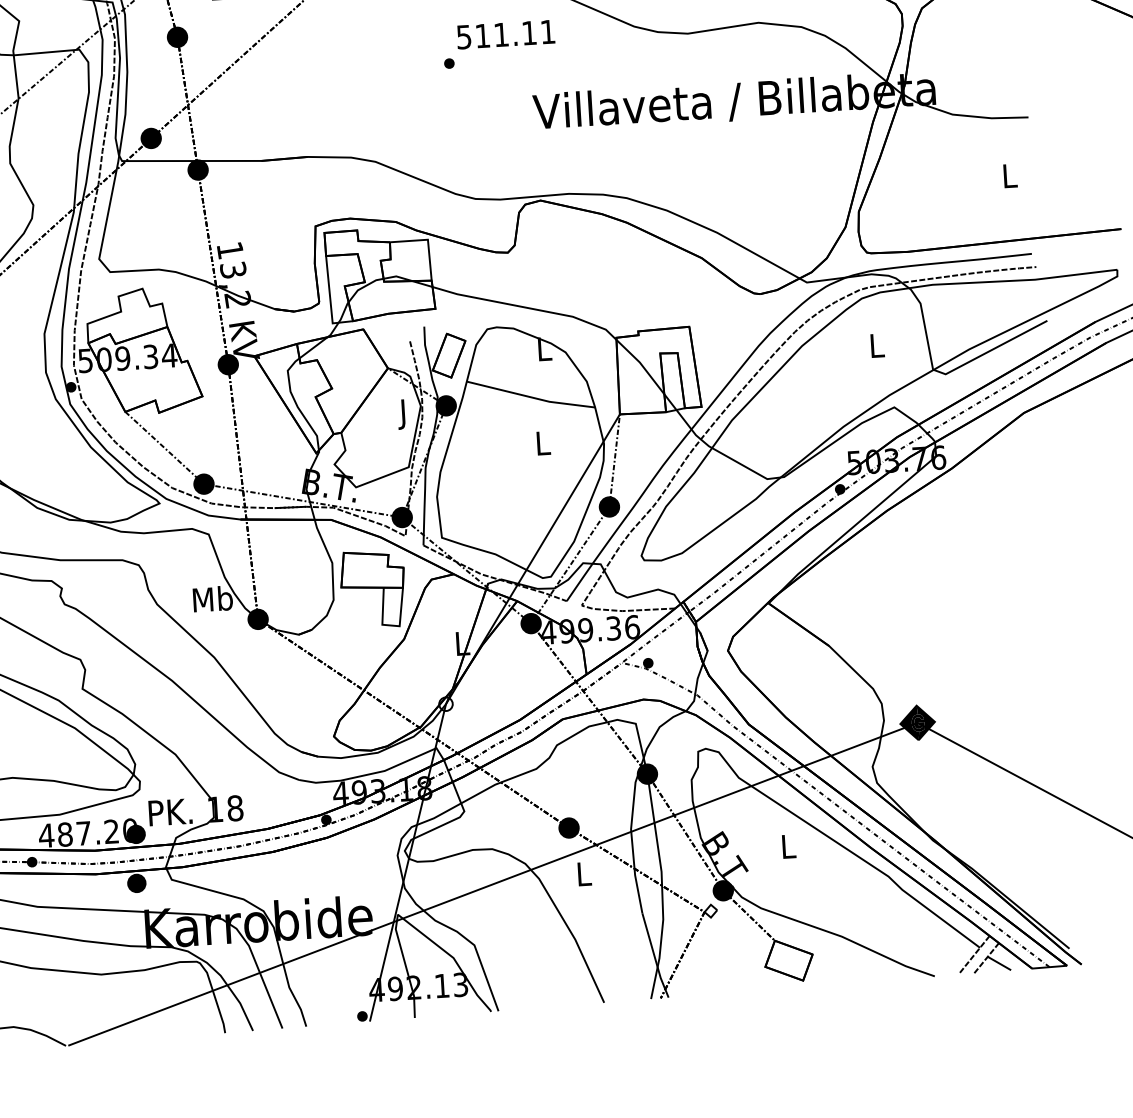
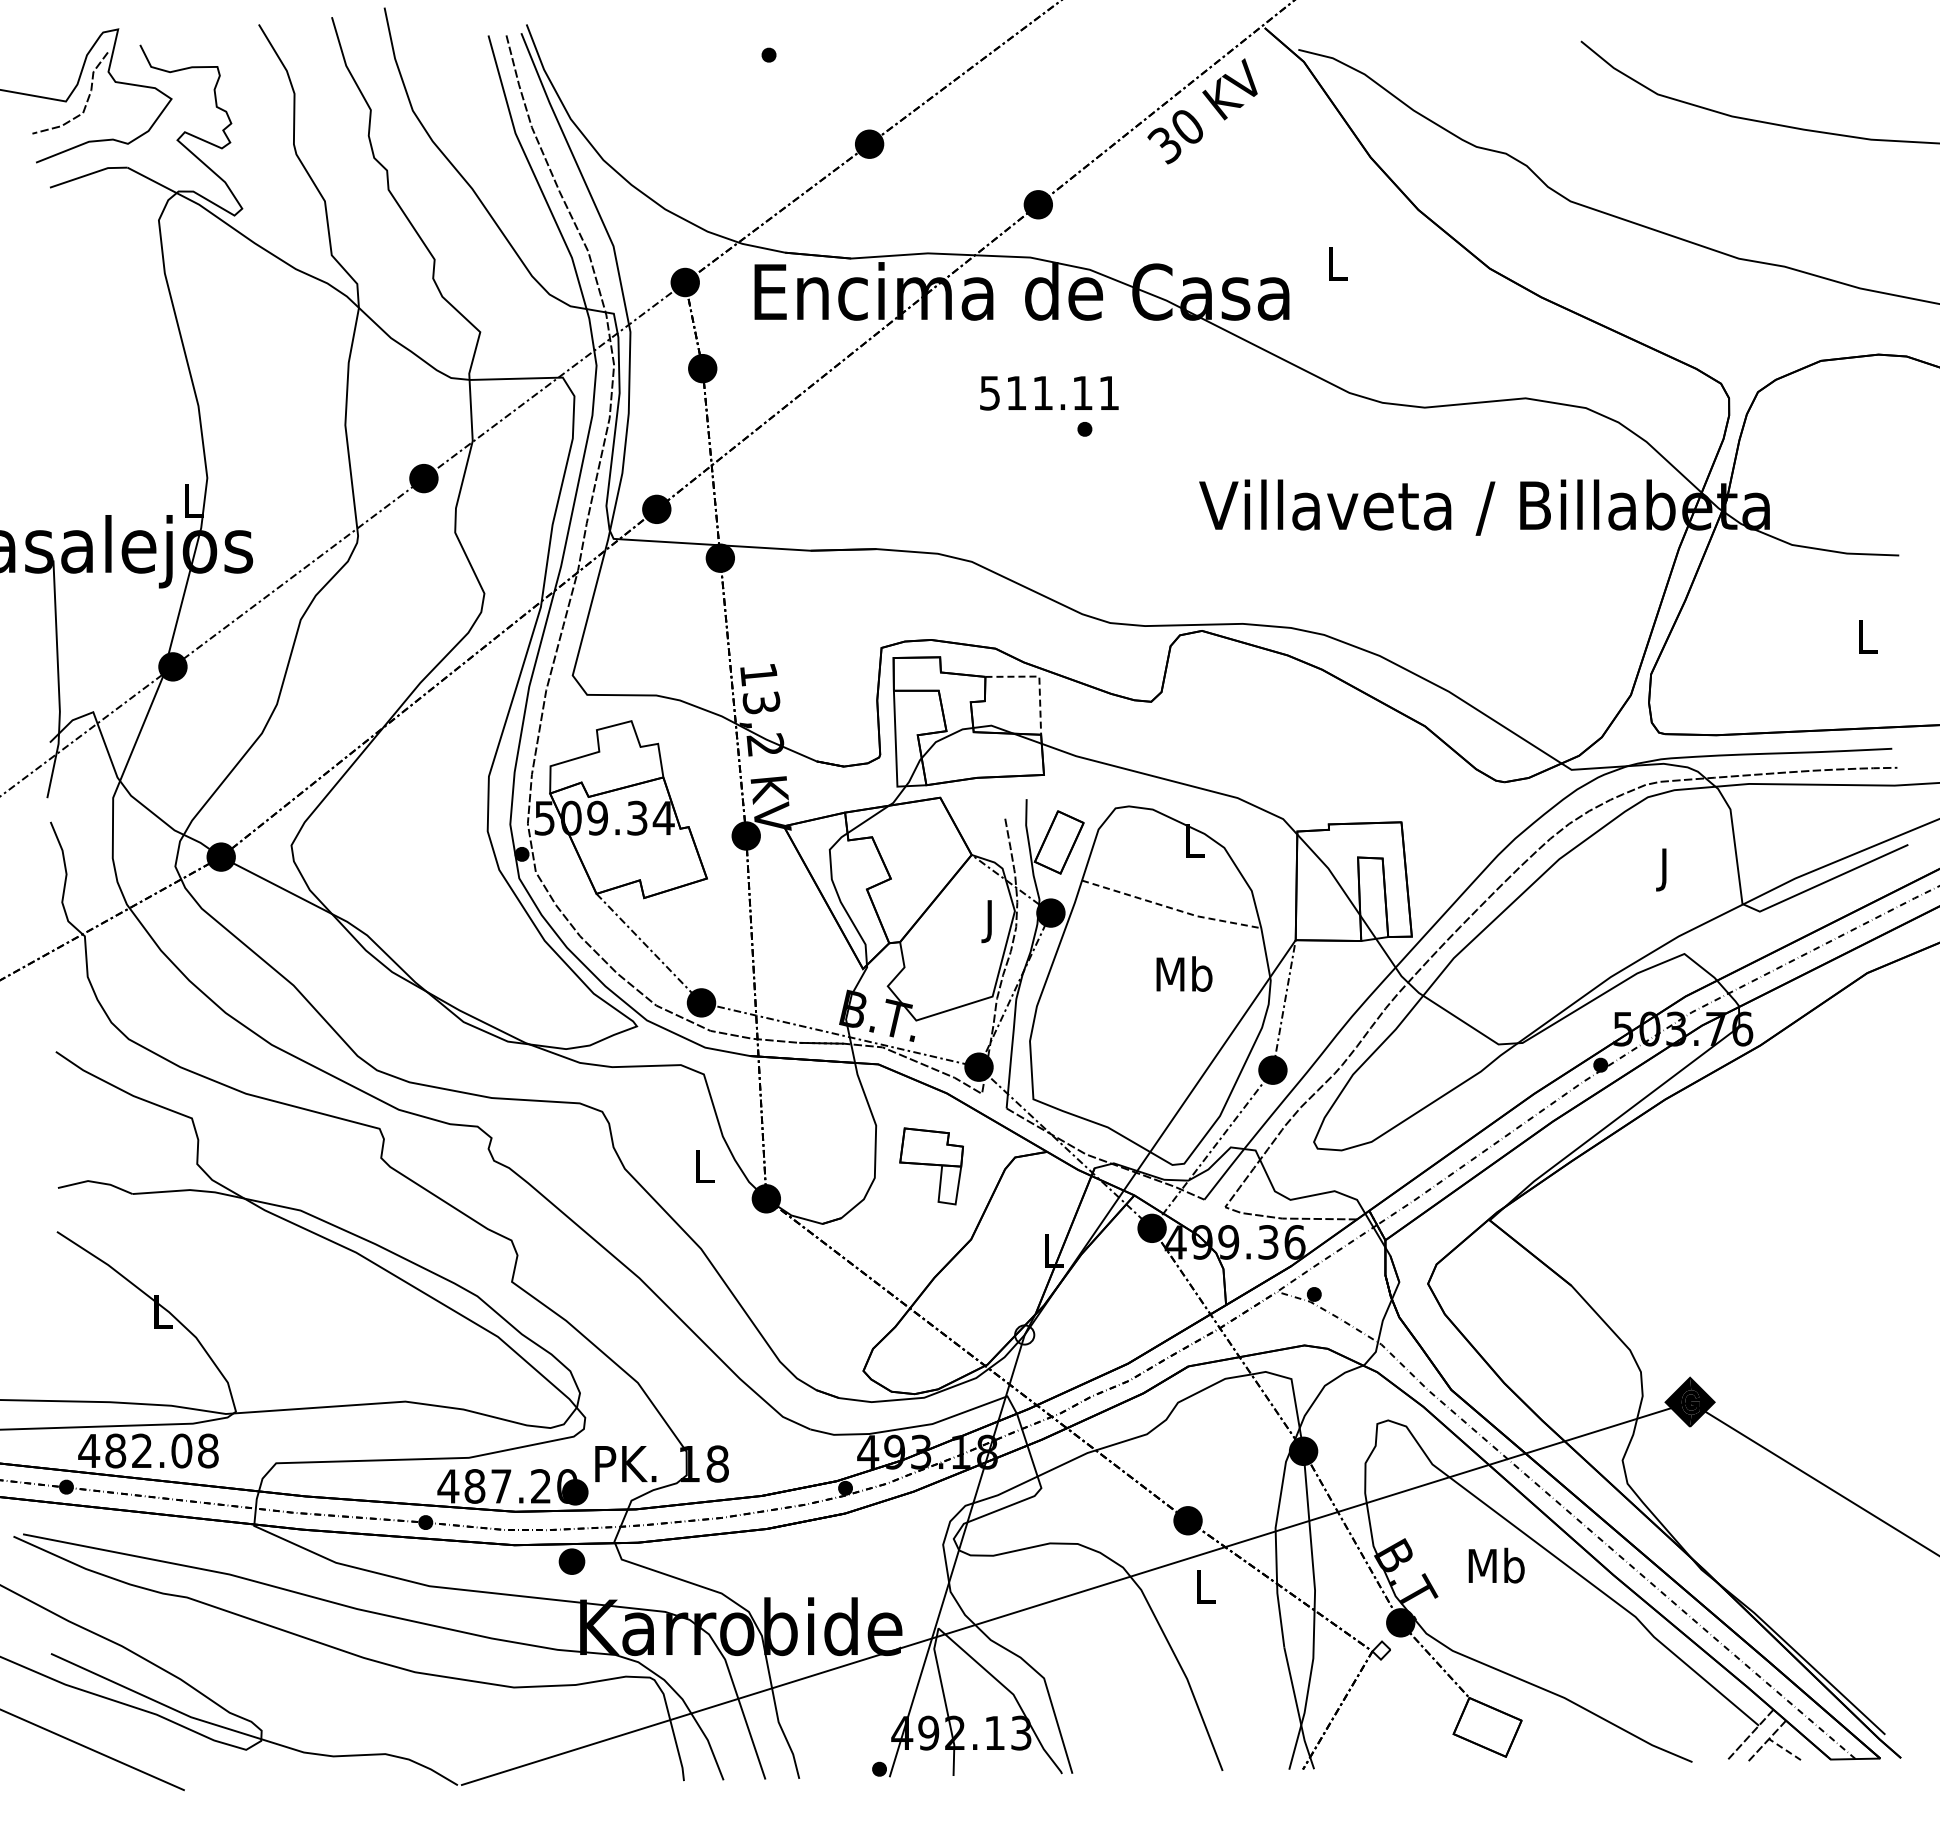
text: (506, 34) -> (1049, 393), moved
line: (428, 241) -> (1039, 678), solid -> dashed
text: (877, 348) -> (1665, 869), L -> J
line: (531, 397) -> (1171, 908), solid -> dashed
text: (542, 442) -> (1184, 973), L -> Mb
part: (373, 589) -> (931, 1166), size x0.7
text: (213, 598) -> (704, 1165), Mb -> L
text: (788, 846) -> (1496, 1565), L -> Mb
line: (999, 963) -> (1784, 1749), solid -> dashed

